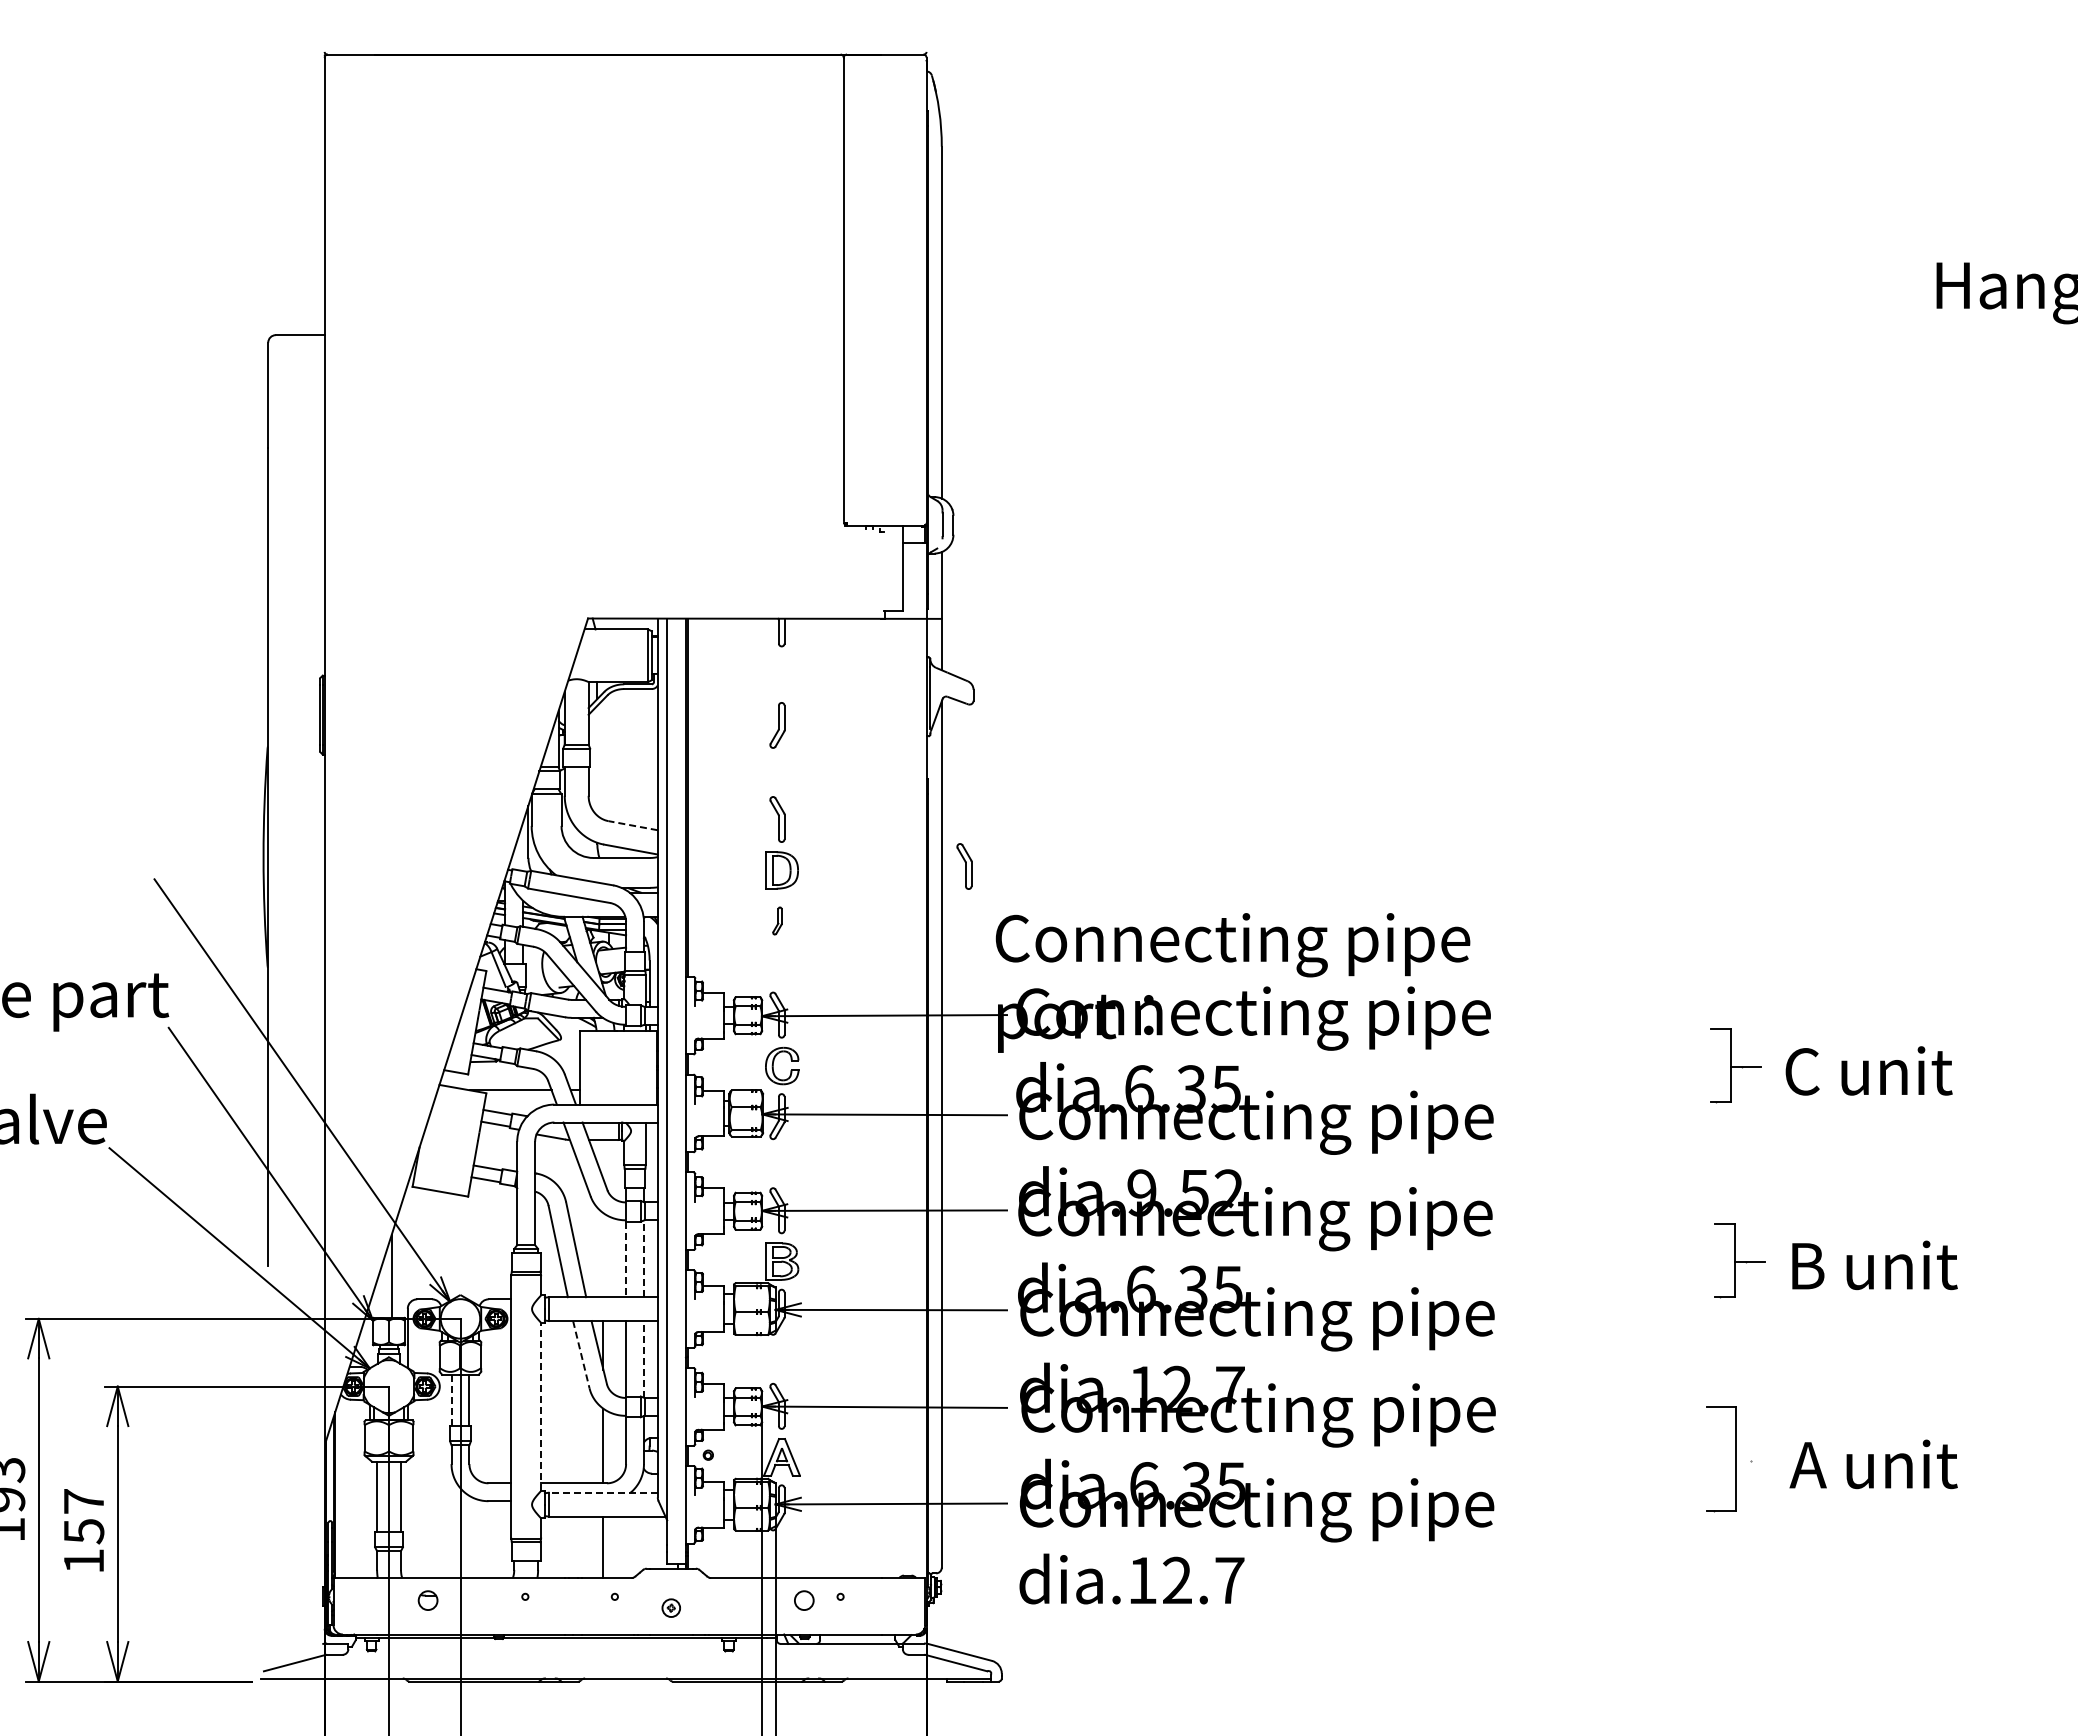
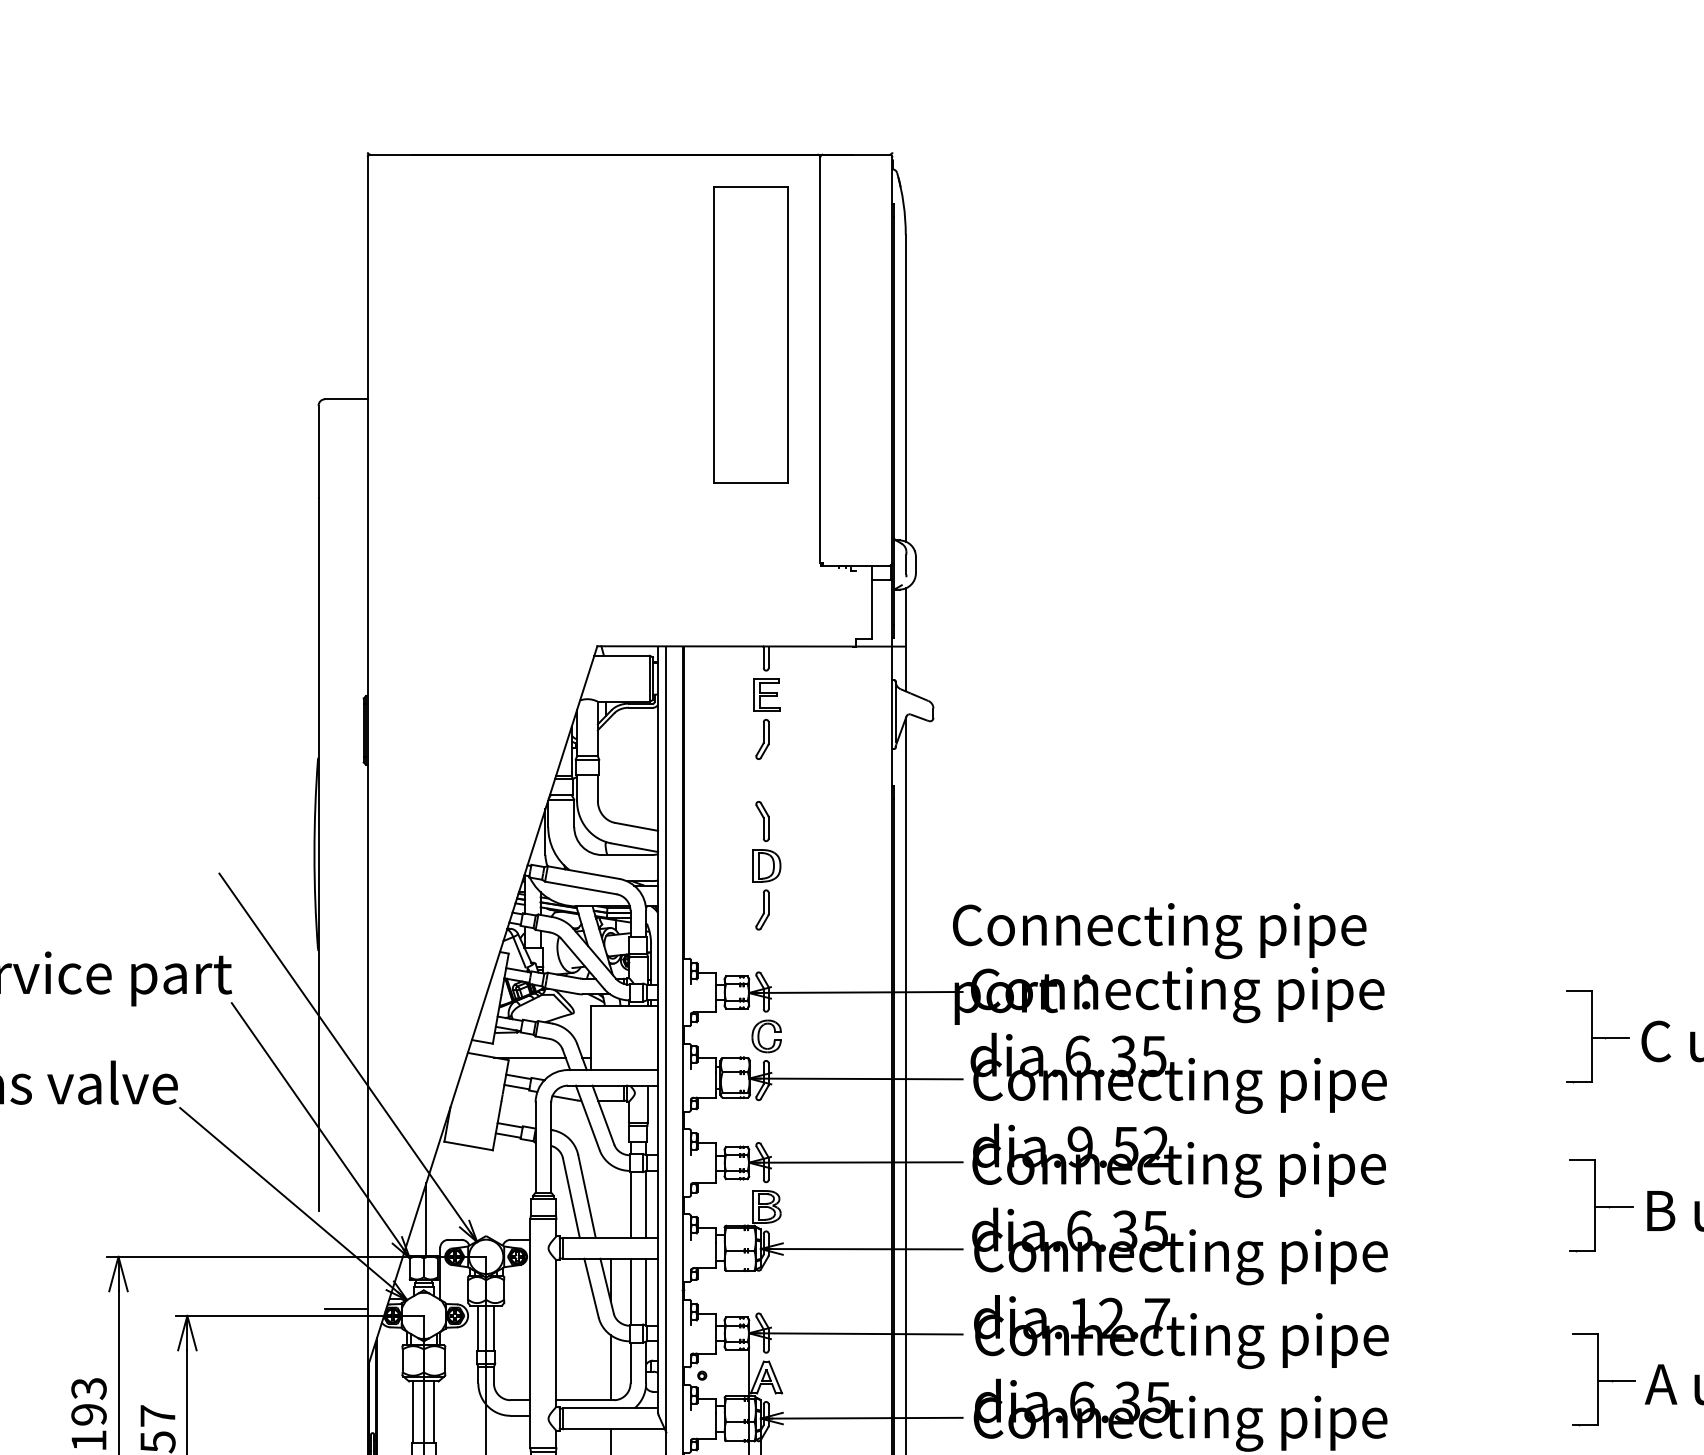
part: (763, 261) -> (750, 335), added
part: (782, 674) -> (766, 695), added
line: (632, 825) -> (636, 826), dashed -> solid
part: (964, 866) -> (925, 862), removed
part: (777, 920) -> (762, 909), size x1.67
part: (1735, 1065) -> (1597, 1035), size x1.43
line: (644, 1258) -> (646, 1204), dashed -> solid
line: (626, 1259) -> (630, 1205), dashed -> solid
part: (1739, 1260) -> (1601, 1205), size x1.43
line: (581, 1354) -> (591, 1287), dashed -> solid
line: (644, 1358) -> (646, 1291), dashed -> solid
line: (299, 1379) -> (345, 1309), added
line: (451, 1400) -> (478, 1328), dashed -> solid
line: (541, 1406) -> (556, 1333), dashed -> solid
line: (1756, 1461) -> (1616, 1381), added
line: (603, 1492) -> (610, 1408), dashed -> solid

